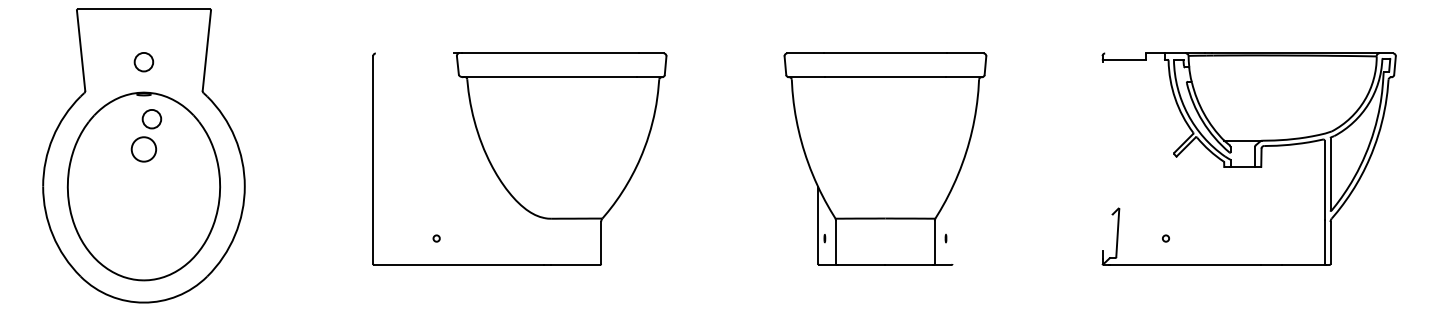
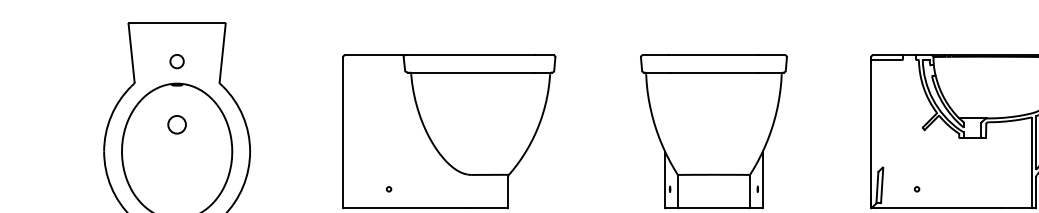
line: (414, 53) -> (372, 55), added
line: (1125, 53) -> (887, 55), added
circle: (151, 119) -> (182, 103), removed
line: (1102, 156) -> (871, 129), added
line: (952, 225) -> (762, 179), added
line: (1110, 235) -> (876, 187), added

